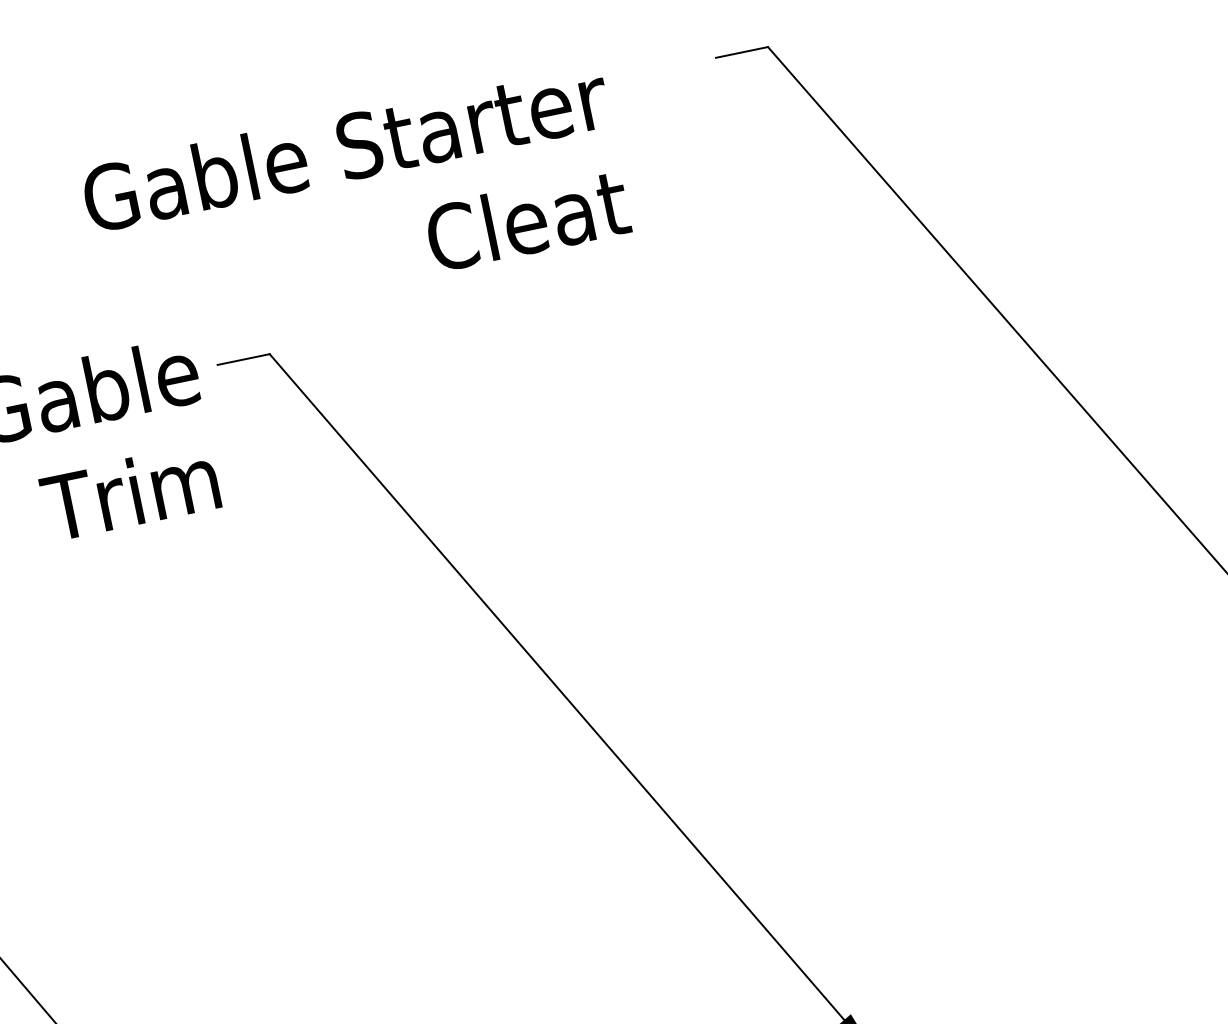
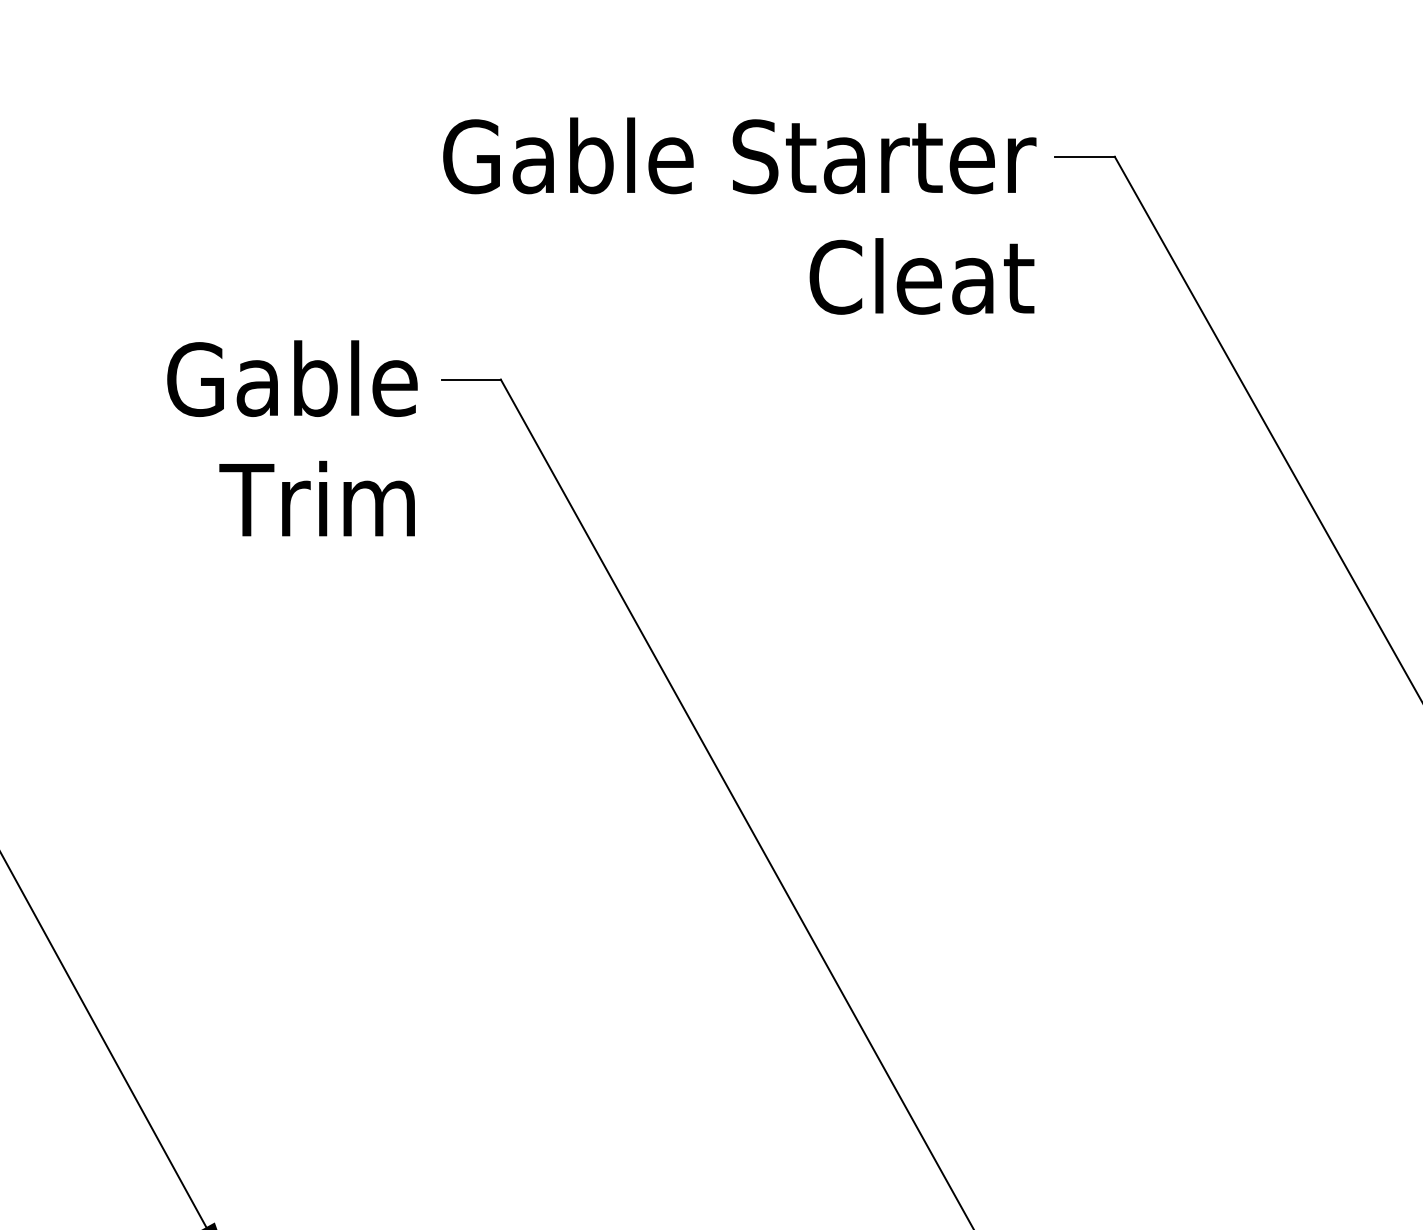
text: (356, 199) -> (739, 215), moved

